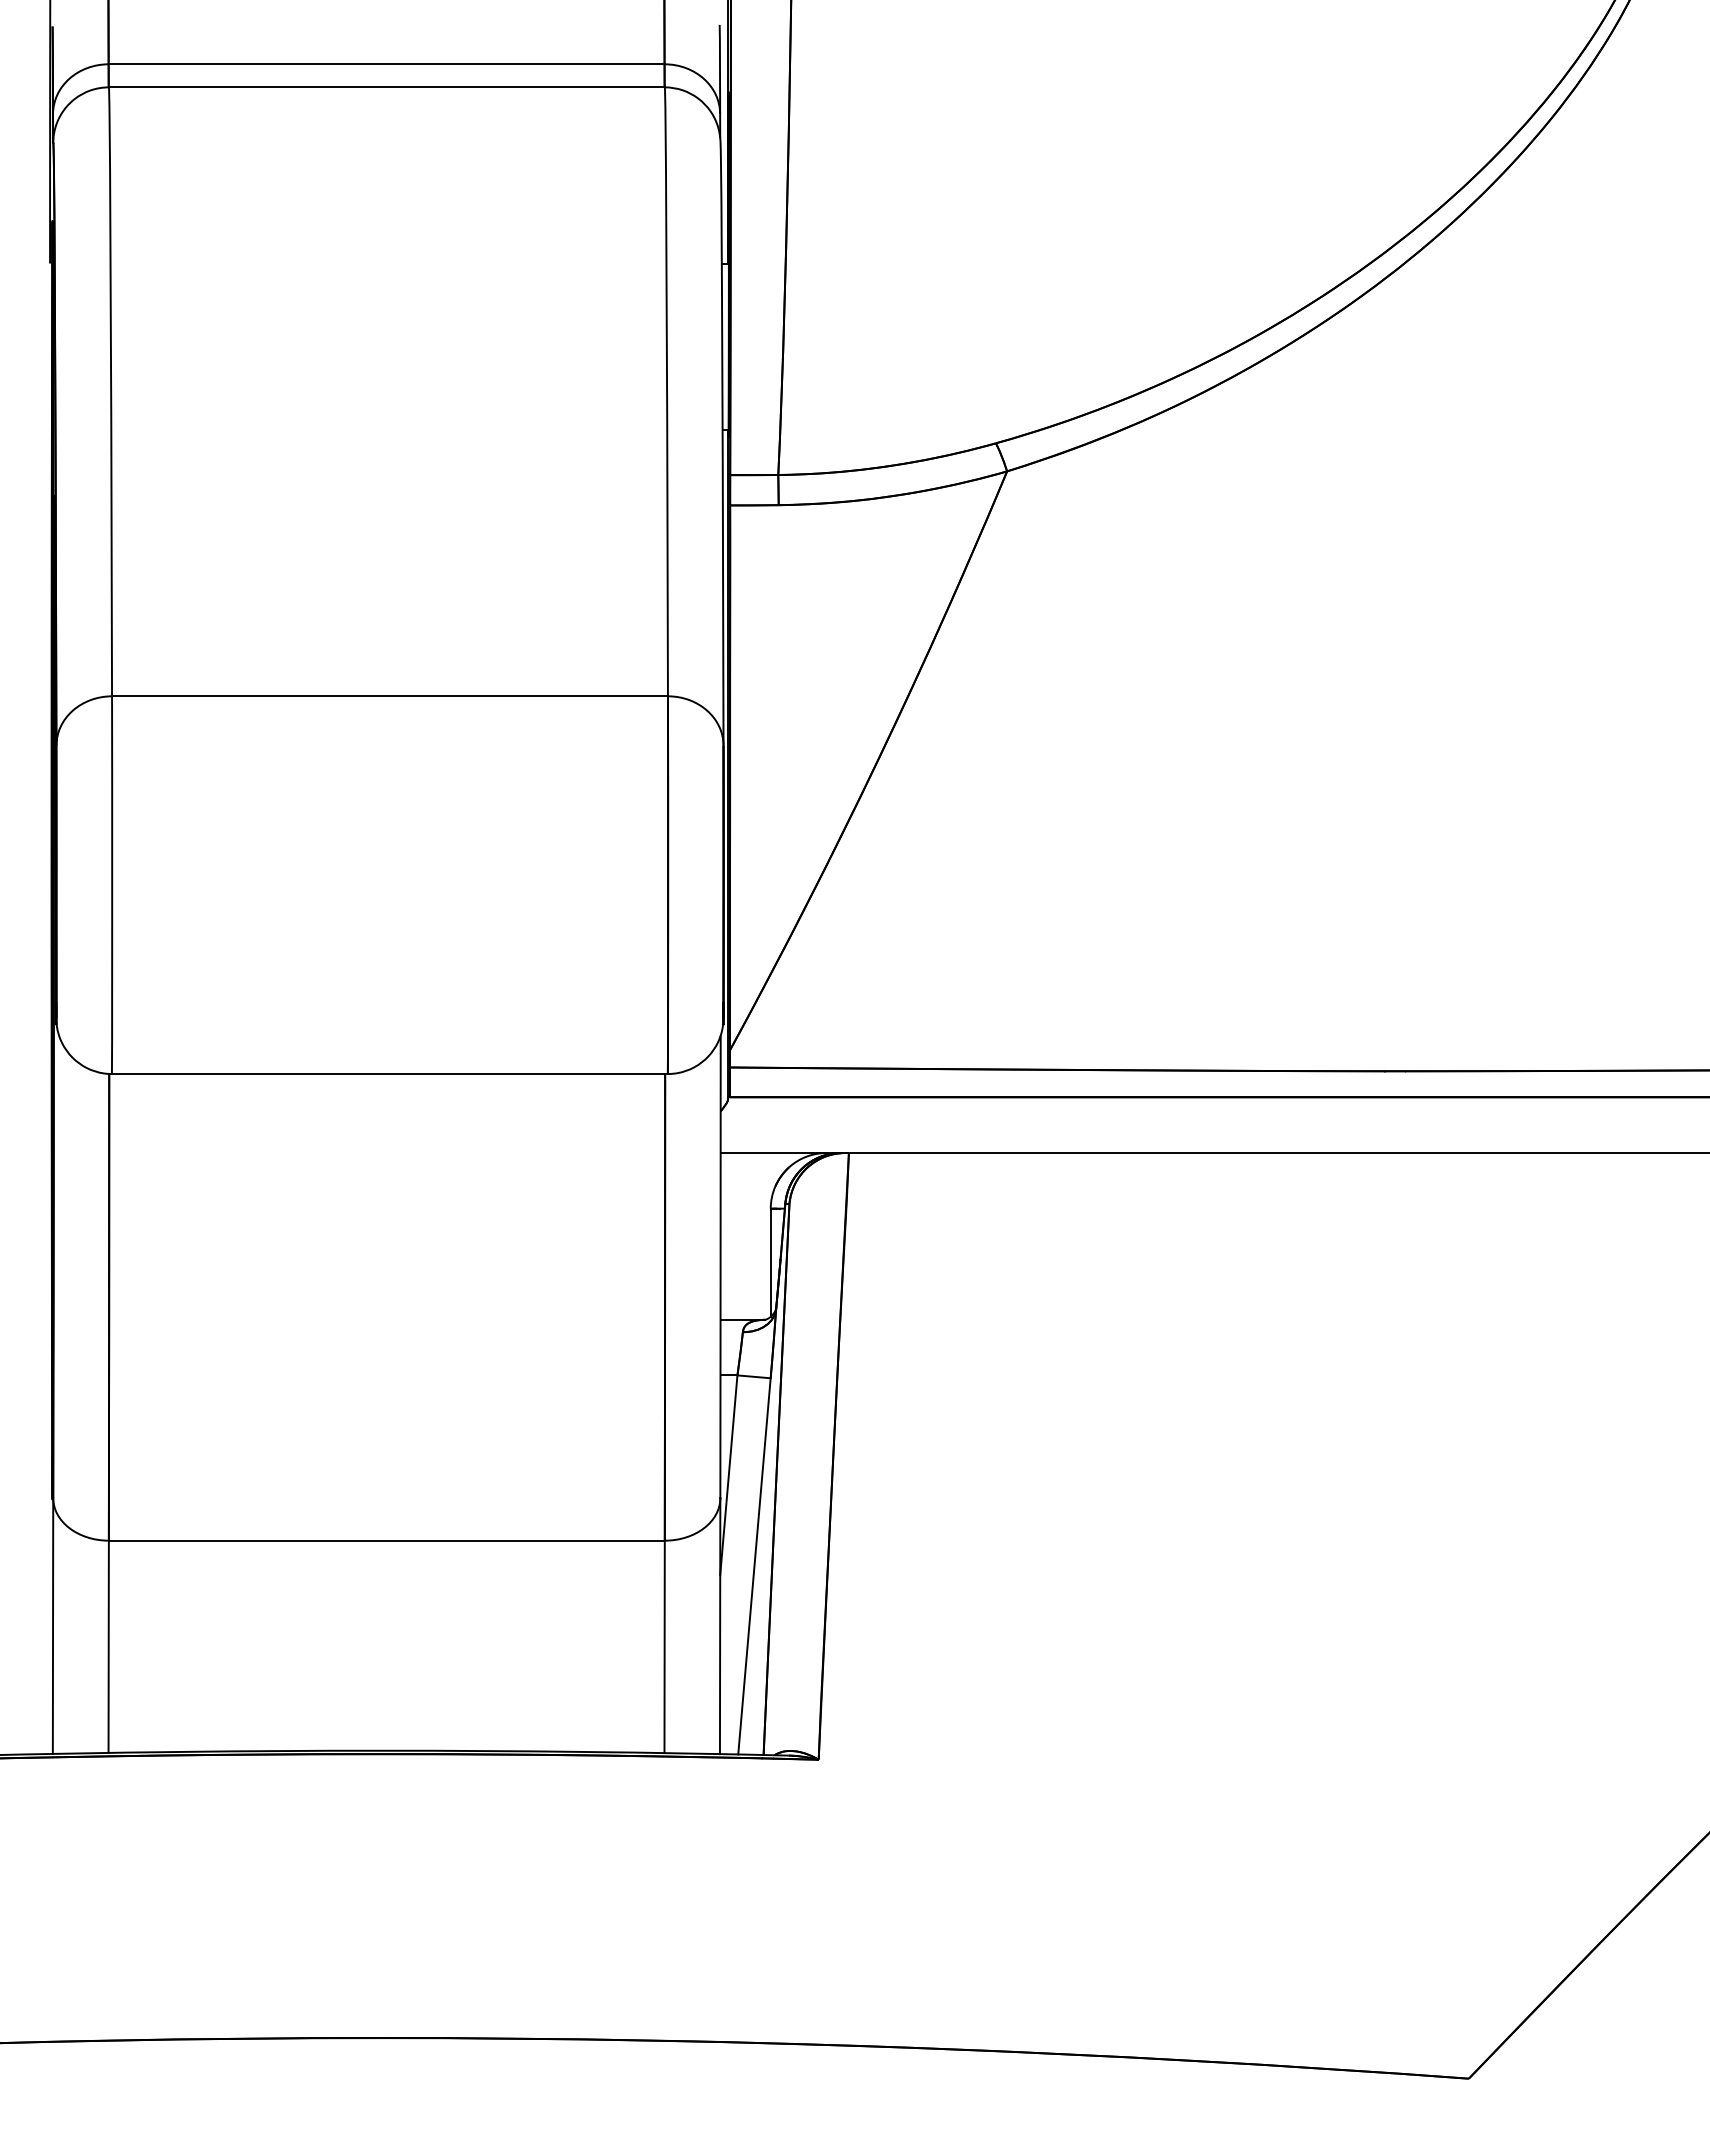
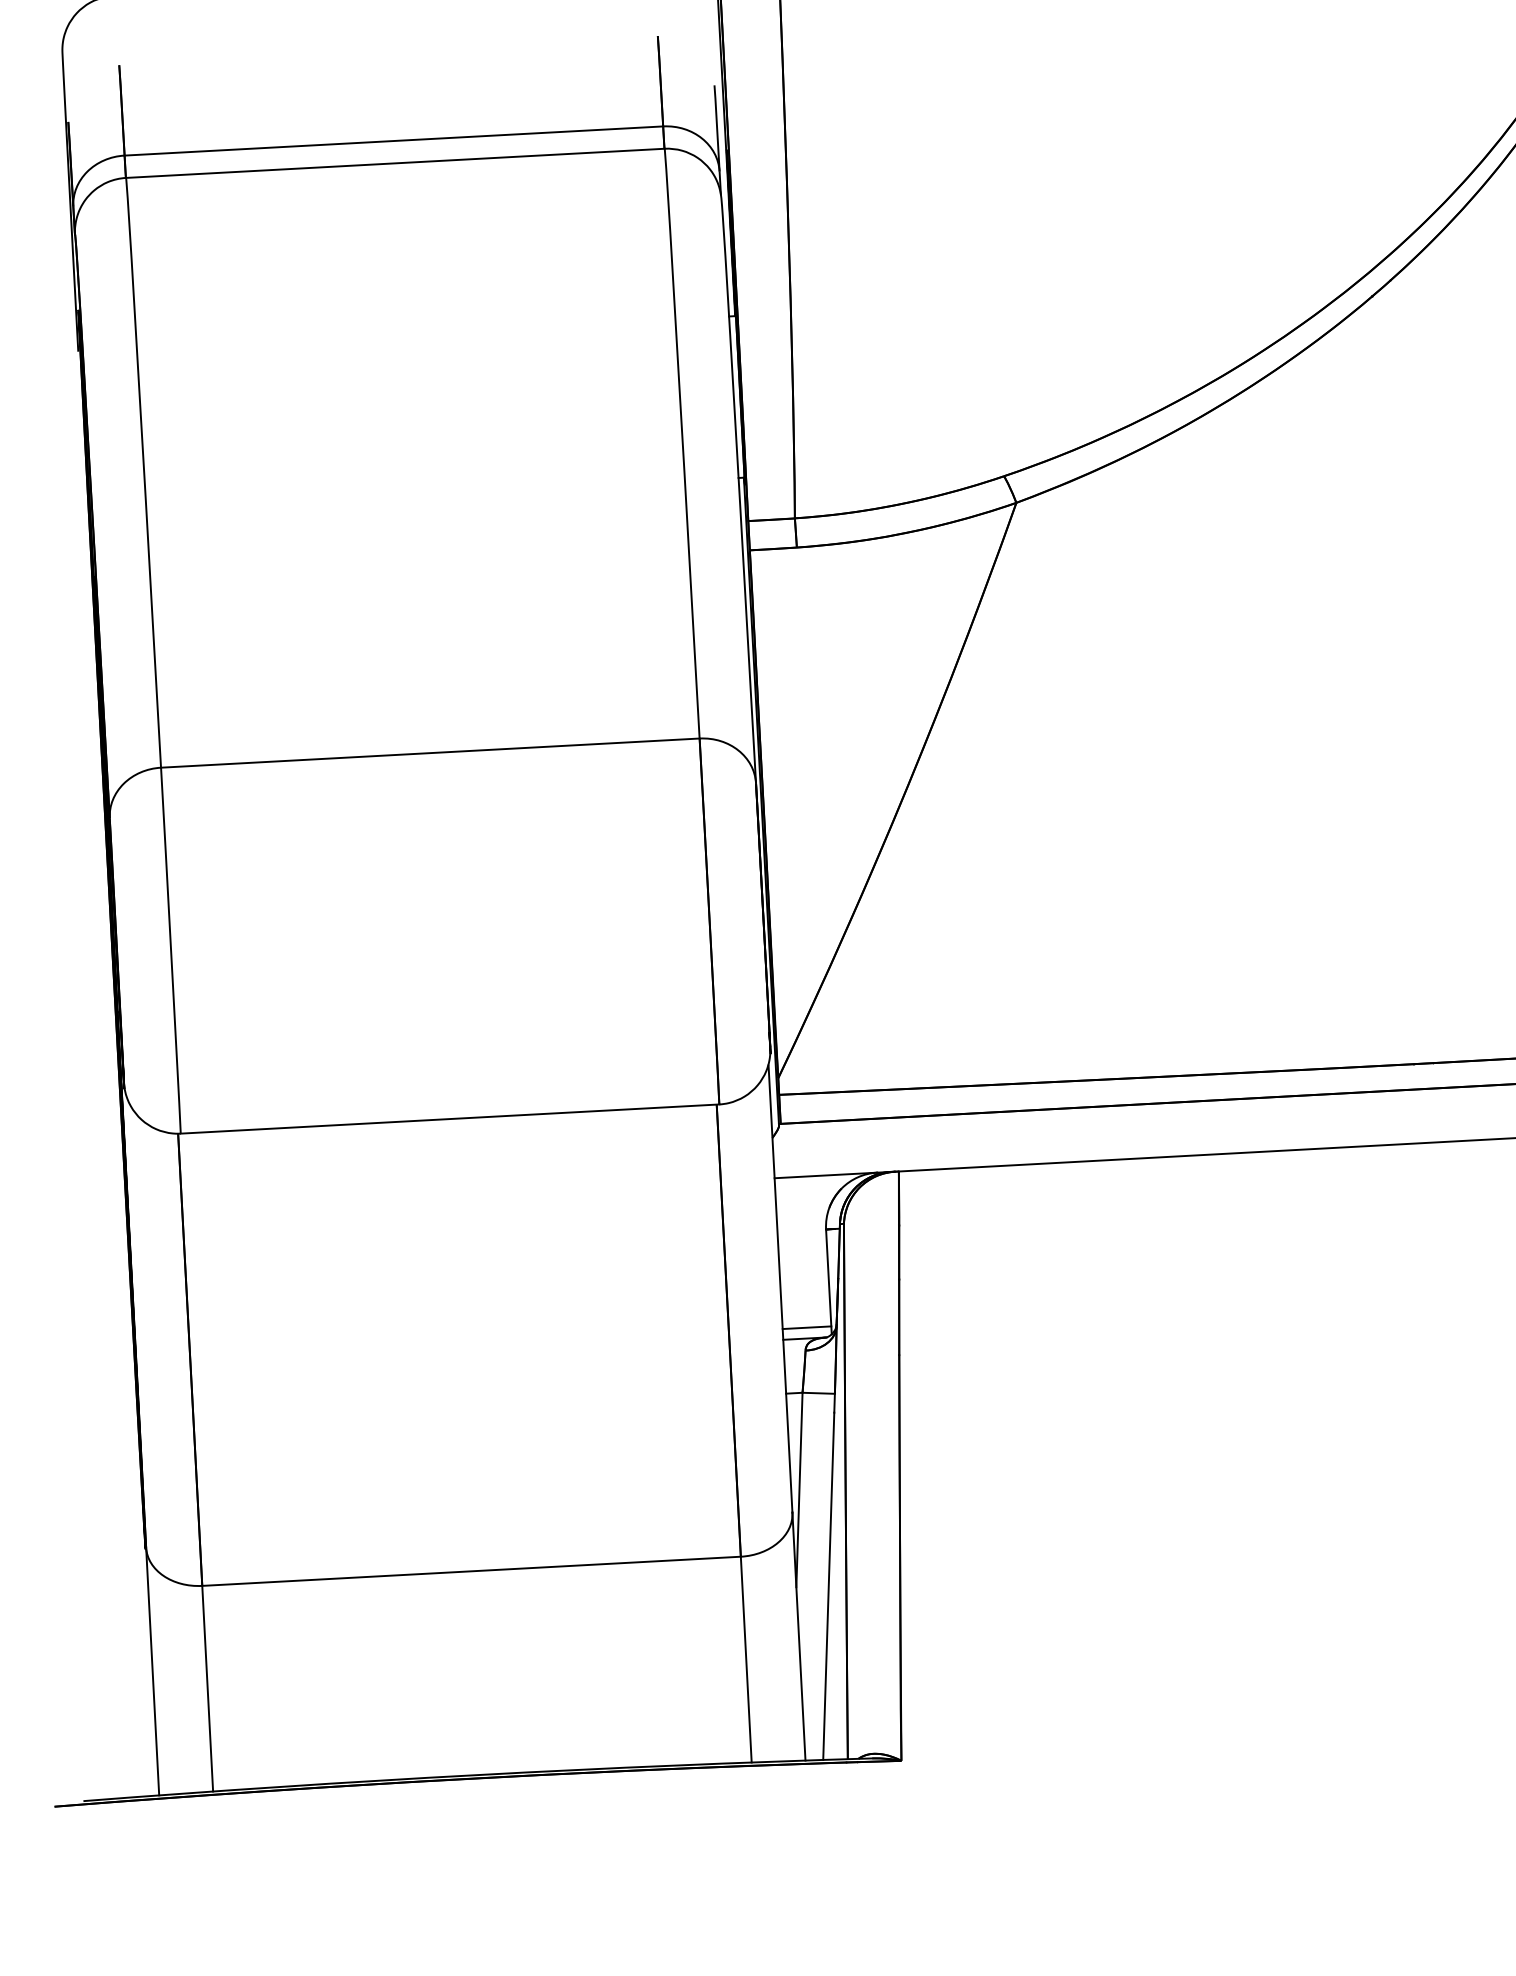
line: (745, 1308) -> (806, 1327), added

